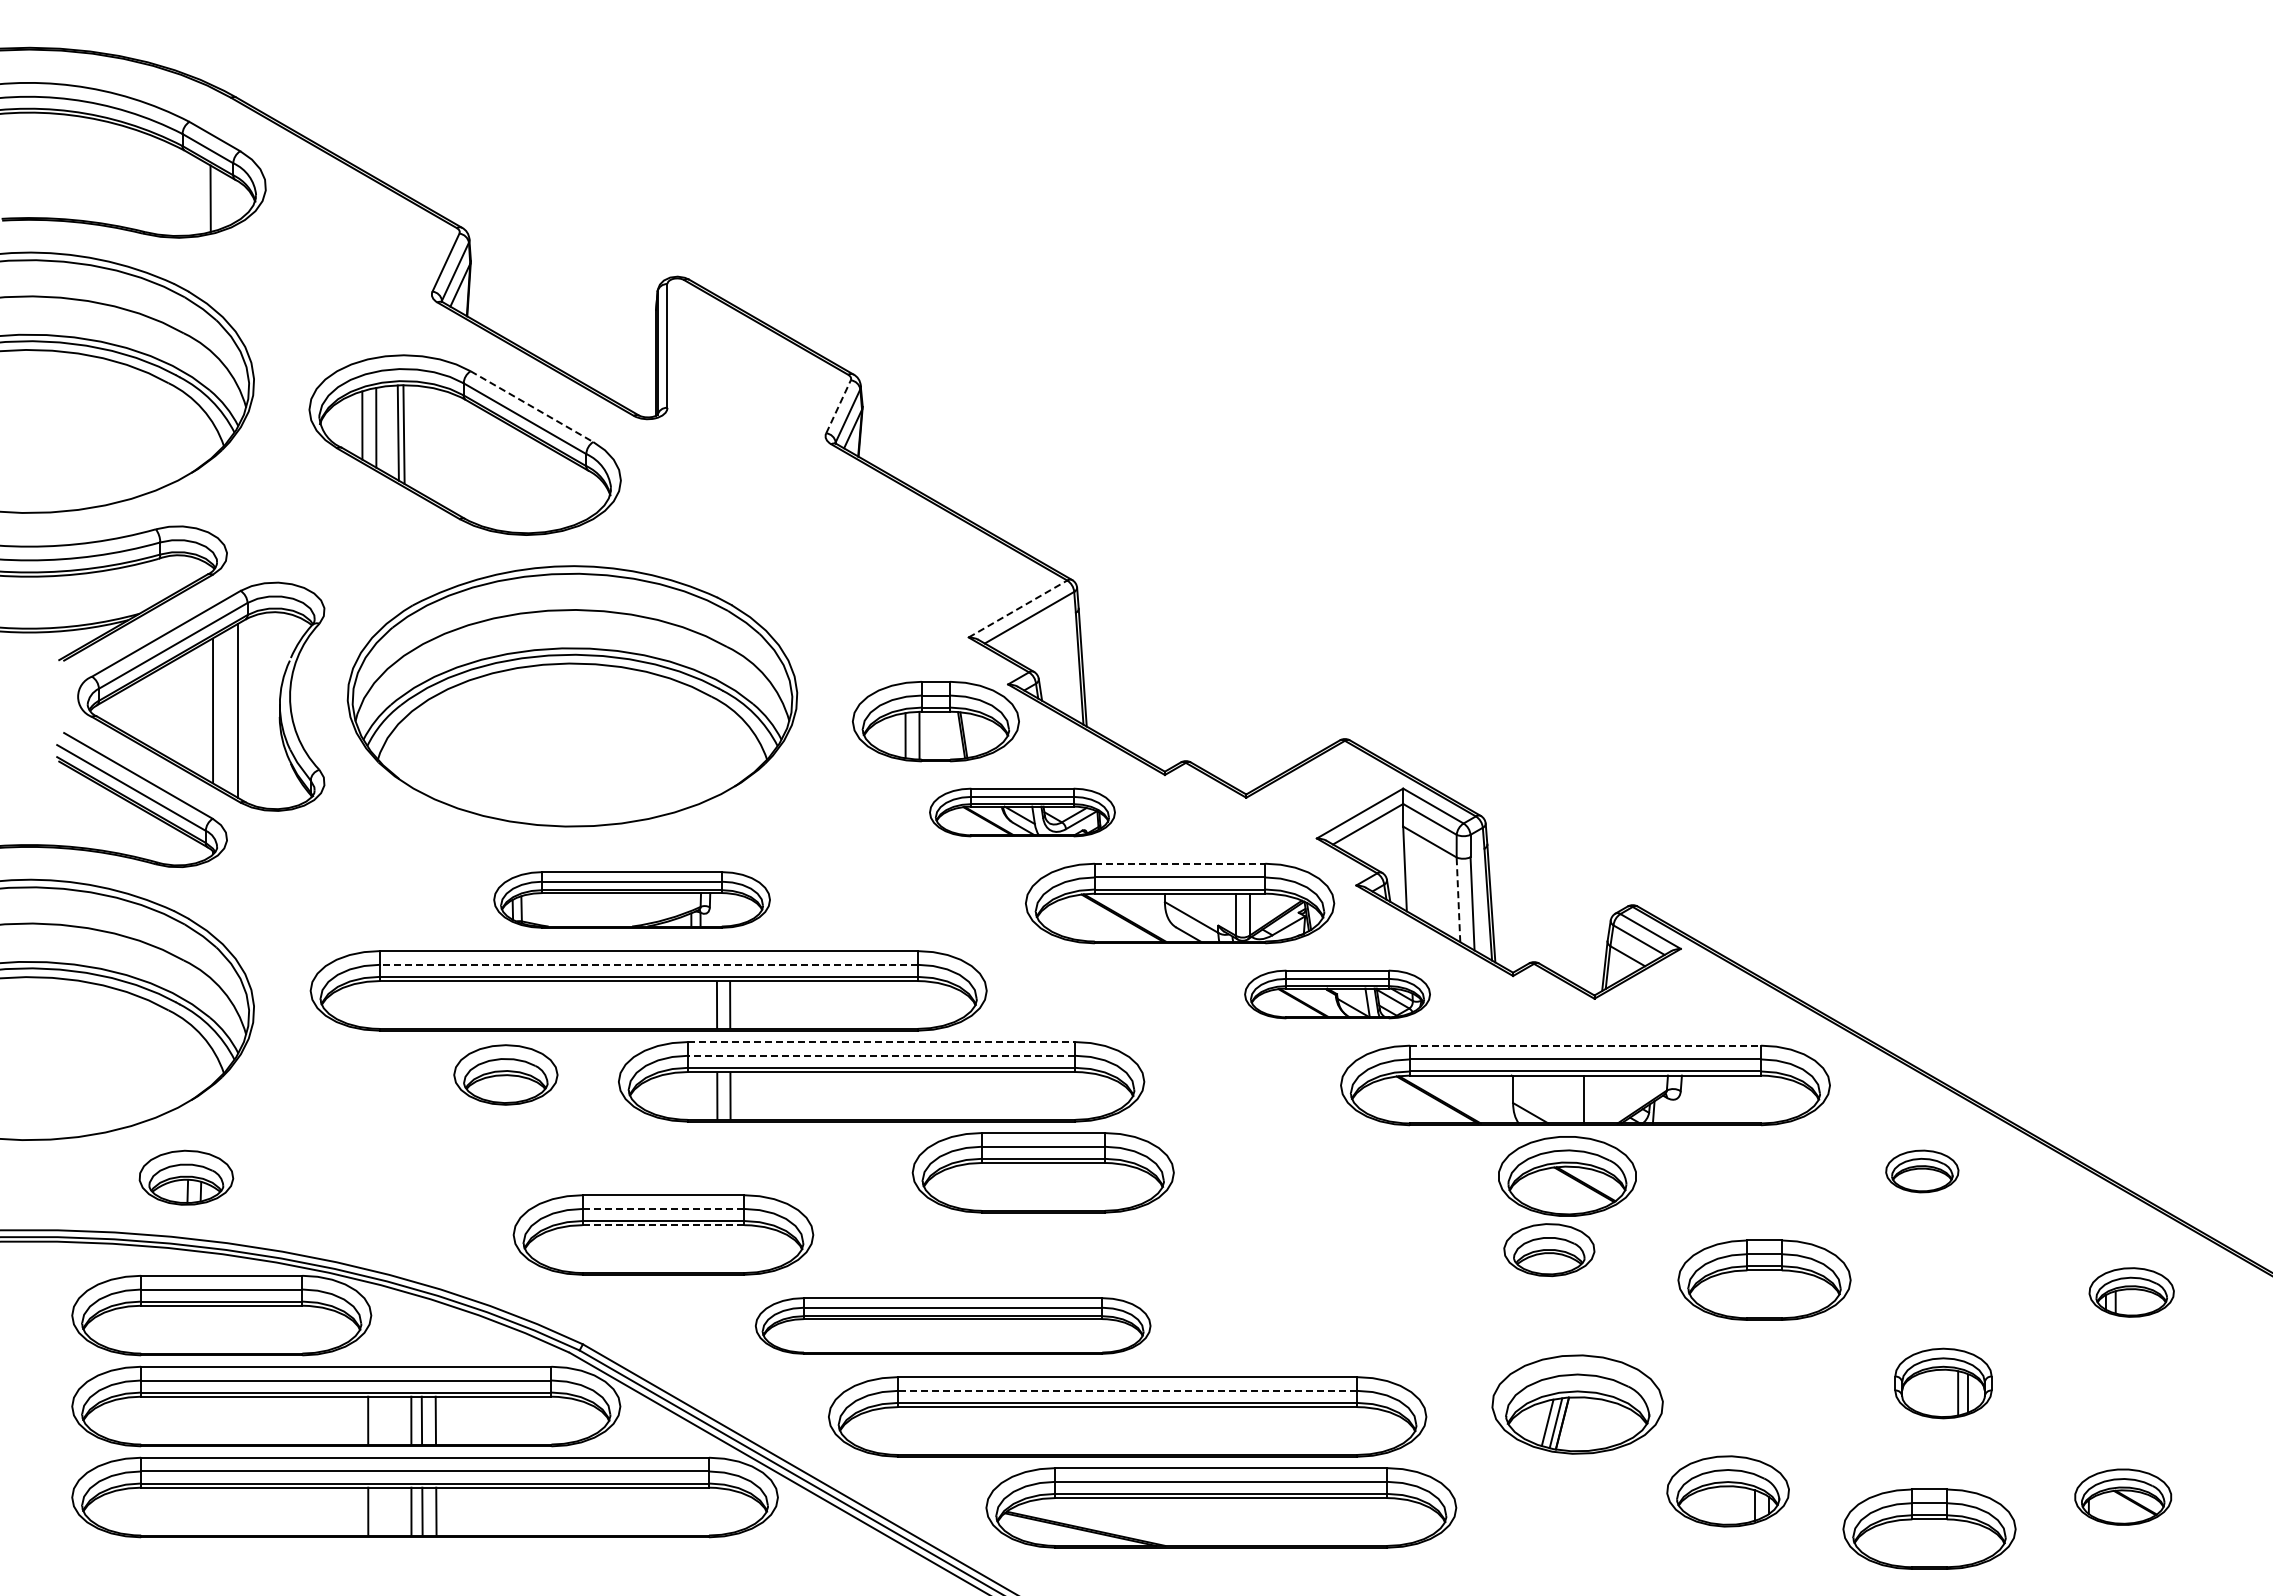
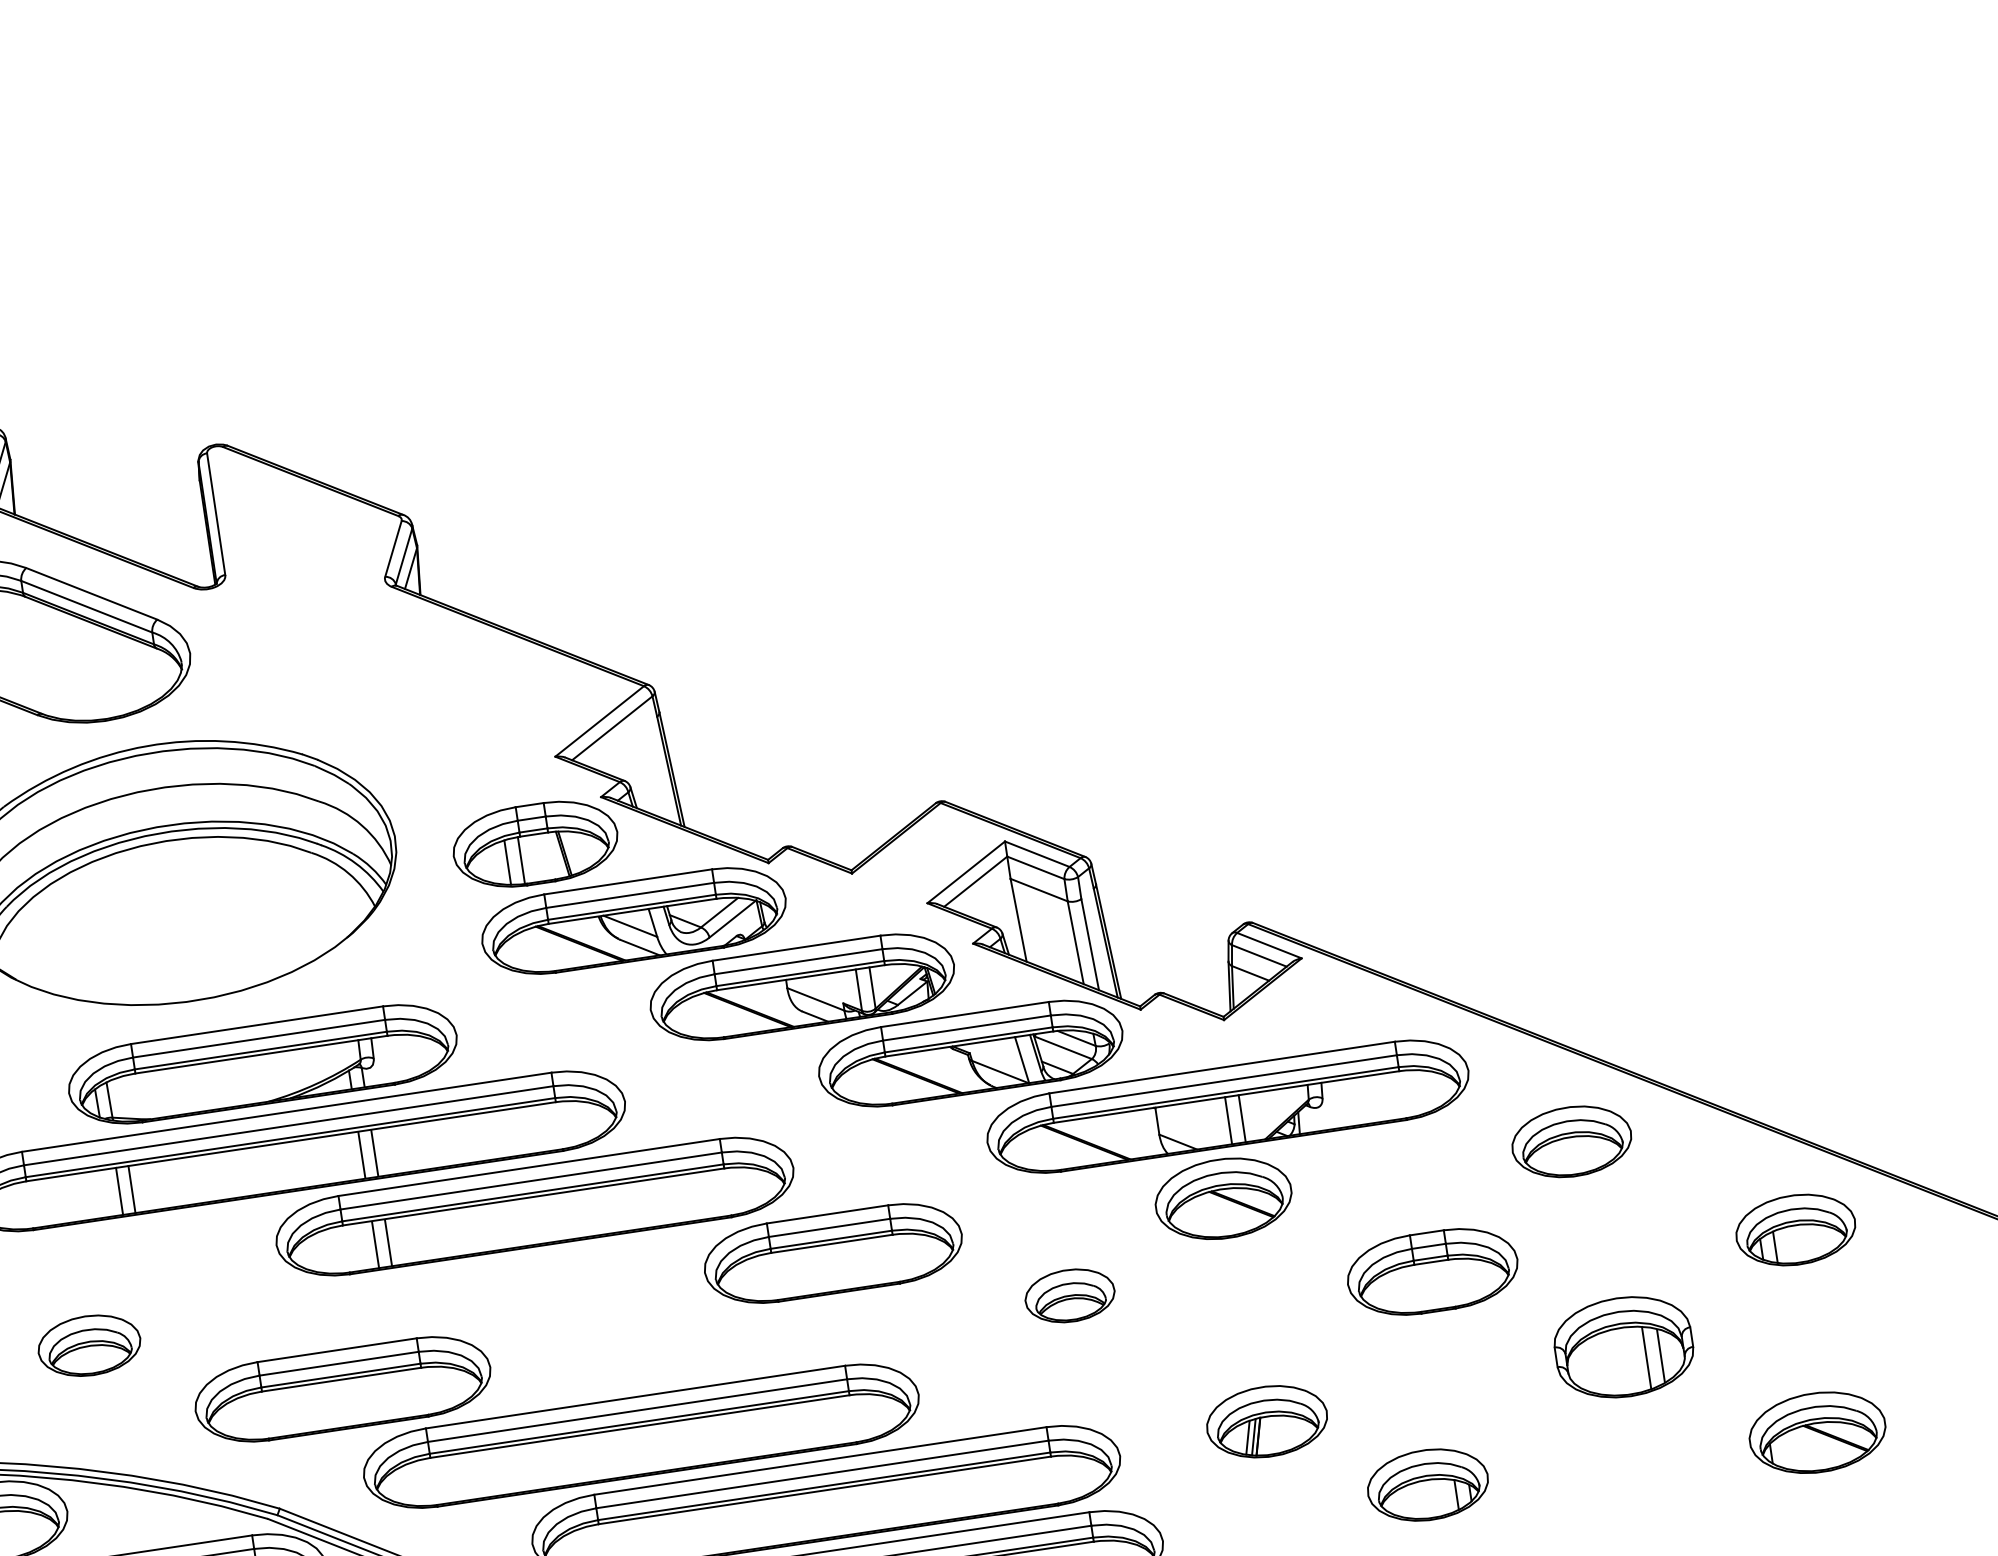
line: (531, 406) -> (91, 593), dashed -> solid
line: (838, 406) -> (393, 548), dashed -> solid
line: (1017, 609) -> (599, 722), dashed -> solid
part: (1022, 812) -> (634, 920), size x1.67
line: (1180, 863) -> (796, 947), dashed -> solid
part: (631, 899) -> (262, 1064), size x1.43
line: (1458, 899) -> (1075, 942), dashed -> solid
line: (648, 964) -> (288, 1125), dashed -> solid
part: (1337, 994) -> (970, 1053), size x1.67
line: (470, 1004) -> (119, 1190), added
line: (483, 1004) -> (132, 1189), added
line: (881, 1042) -> (529, 1167), dashed -> solid
line: (1585, 1045) -> (1222, 1067), dashed -> solid
line: (881, 1055) -> (531, 1180), dashed -> solid
part: (505, 1074) -> (89, 1345), moved
line: (1597, 1099) -> (1241, 1118), added
part: (1922, 1171) -> (1572, 1141), size x1.67
part: (1042, 1172) -> (832, 1253), moved
line: (663, 1208) -> (339, 1363), dashed -> solid
line: (663, 1225) -> (341, 1379), dashed -> solid
part: (1549, 1250) -> (1070, 1296), moved
part: (2131, 1292) -> (1795, 1230), size x1.43
part: (952, 1325) -> (640, 1435), size x1.43
part: (1943, 1383) -> (1623, 1347), size x1.43
line: (1127, 1390) -> (822, 1474), dashed -> solid
part: (1577, 1404) -> (1267, 1421), size x0.71
part: (2122, 1496) -> (1816, 1432), size x1.43
part: (1929, 1528) -> (1631, 1491), removed

